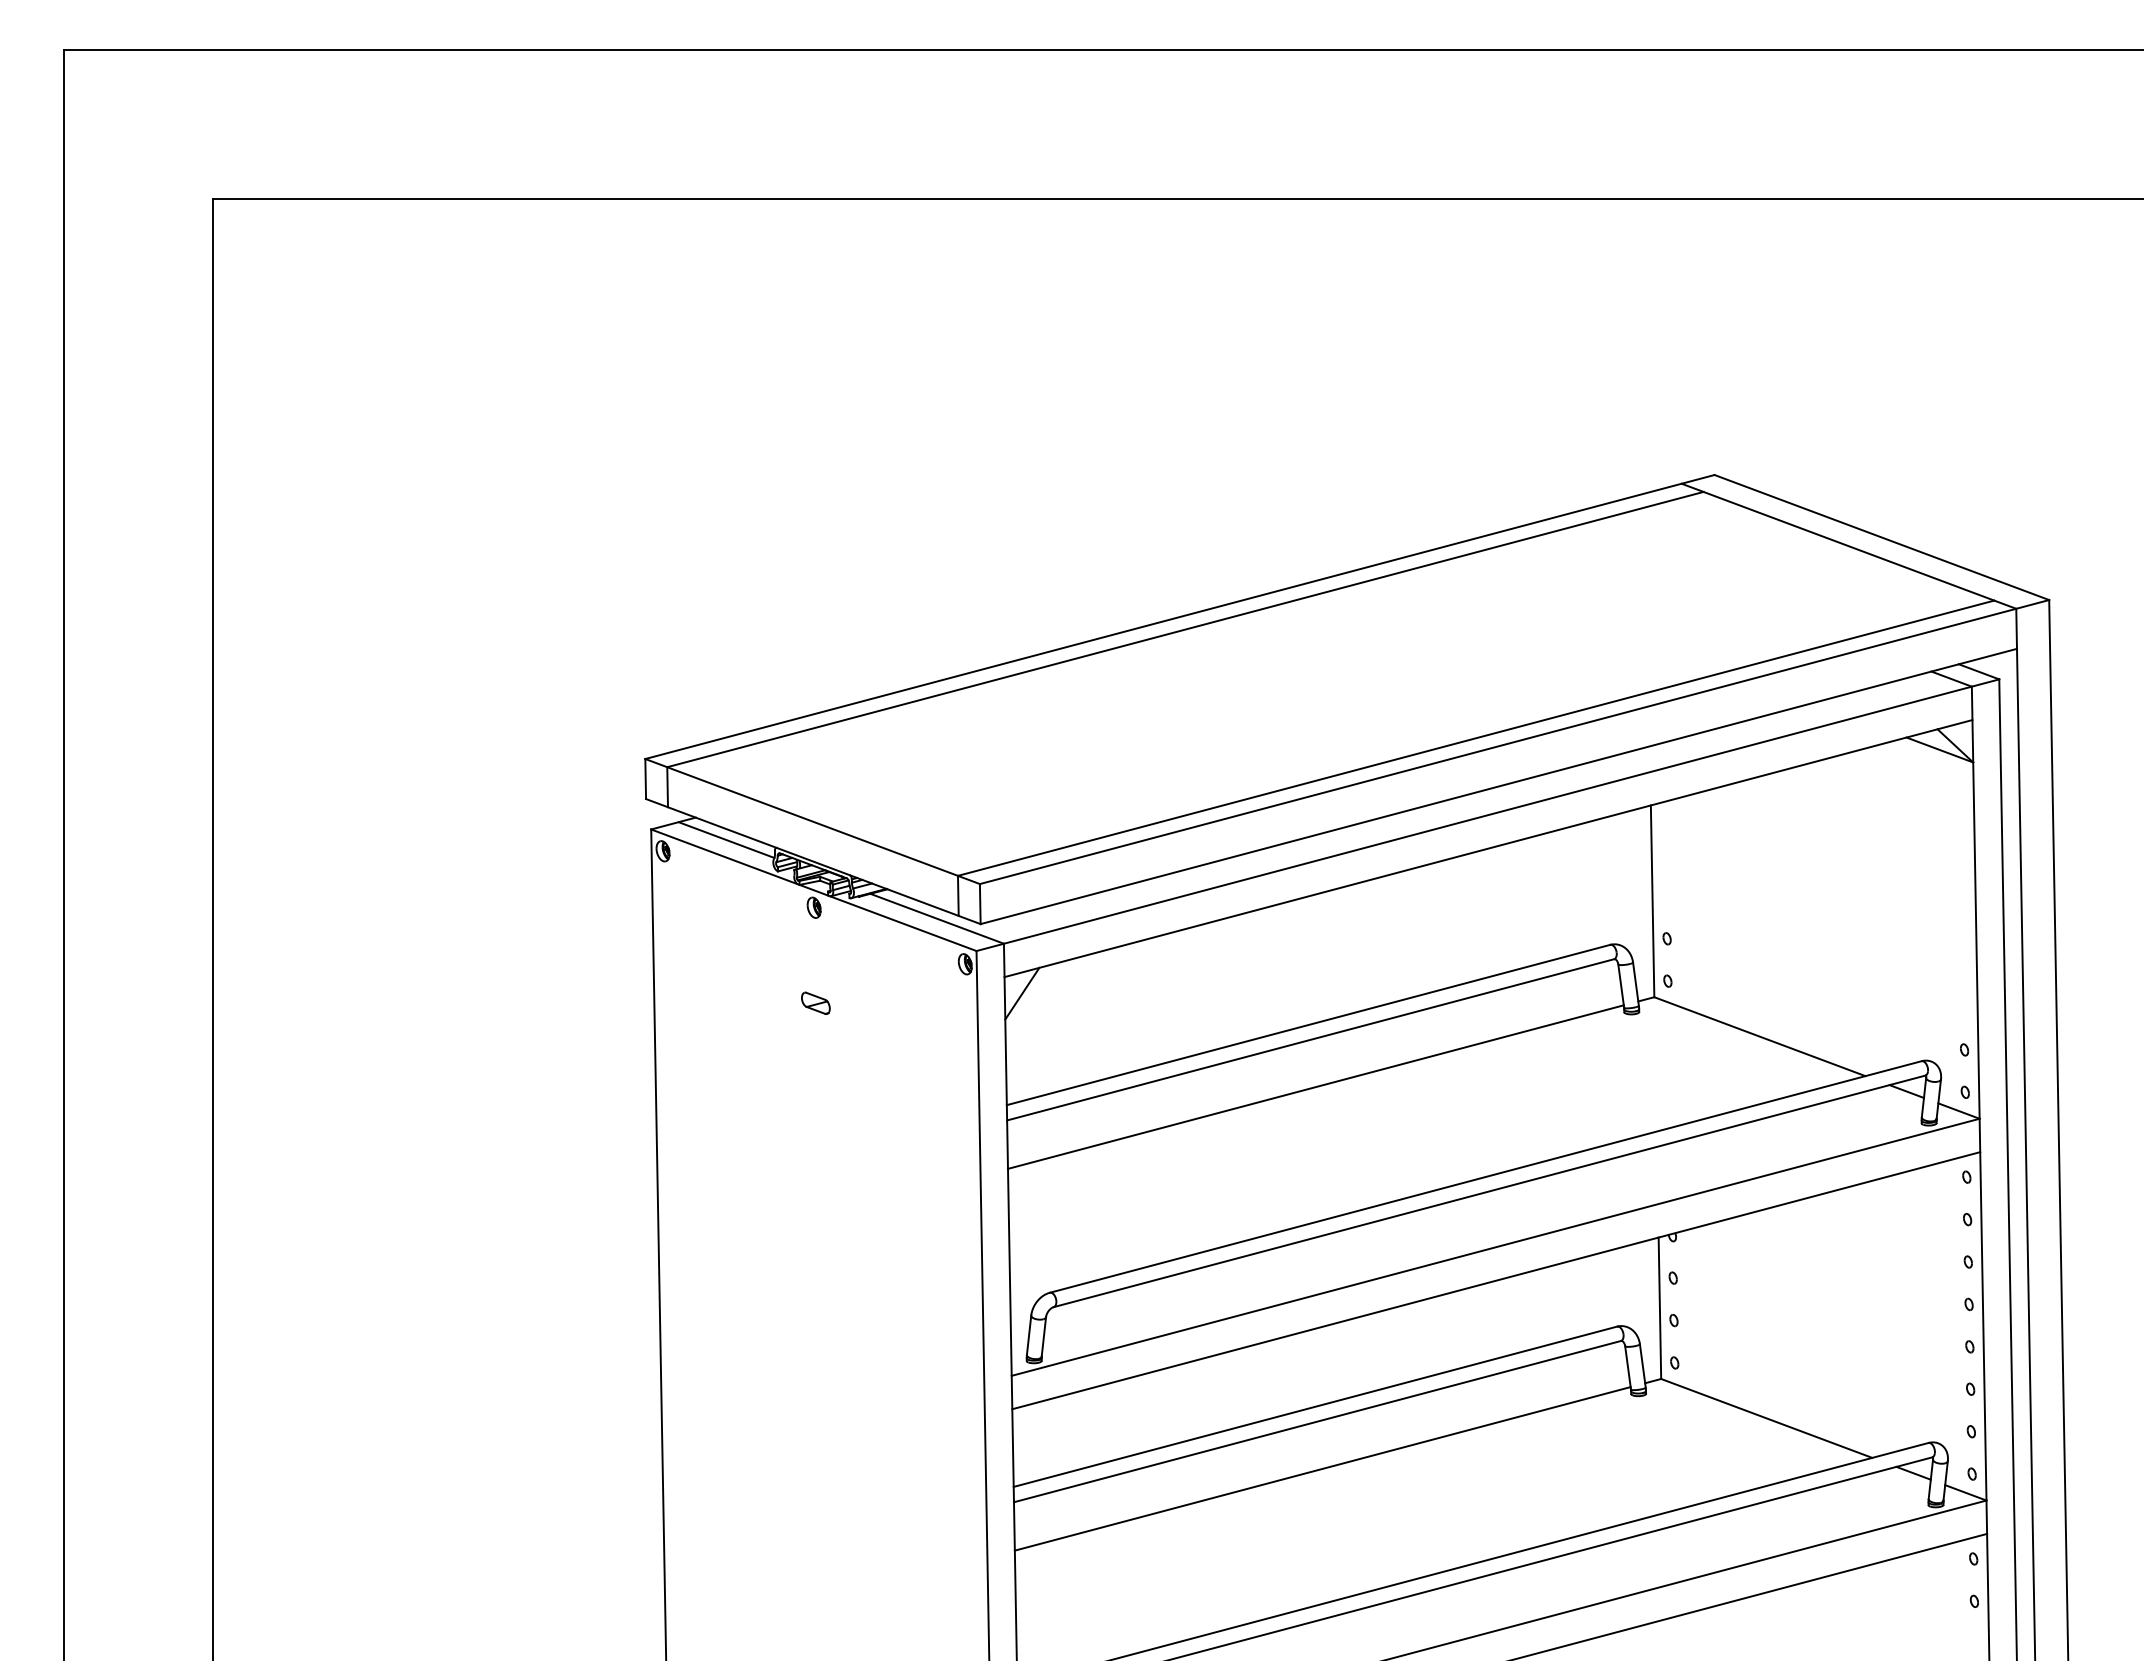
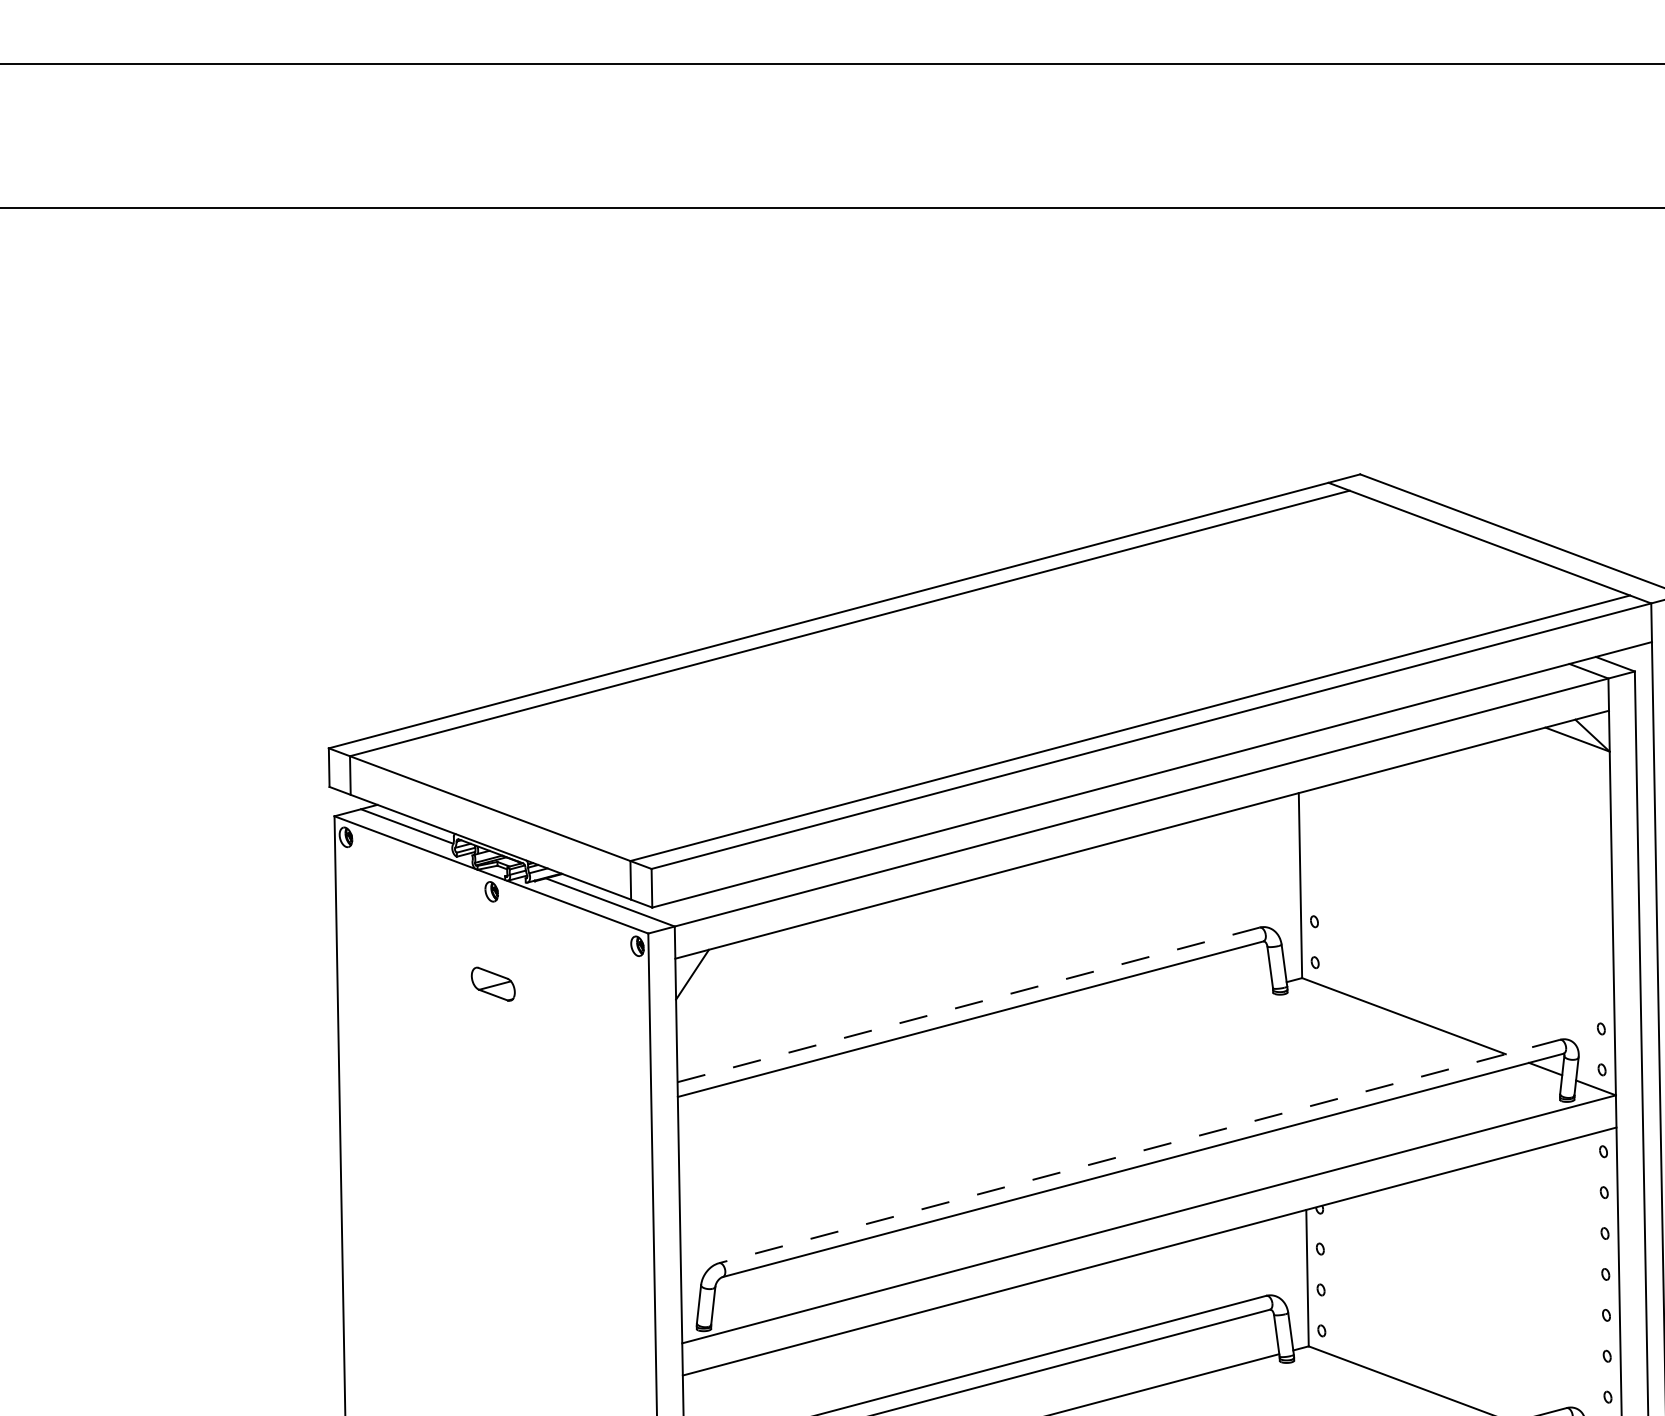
part: (815, 1002) -> (492, 983), size x1.6
line: (1308, 1024) -> (968, 1004), solid -> dashed
line: (1315, 1086) -> (975, 1064), removed
line: (1485, 1177) -> (1139, 1152), solid -> dashed

